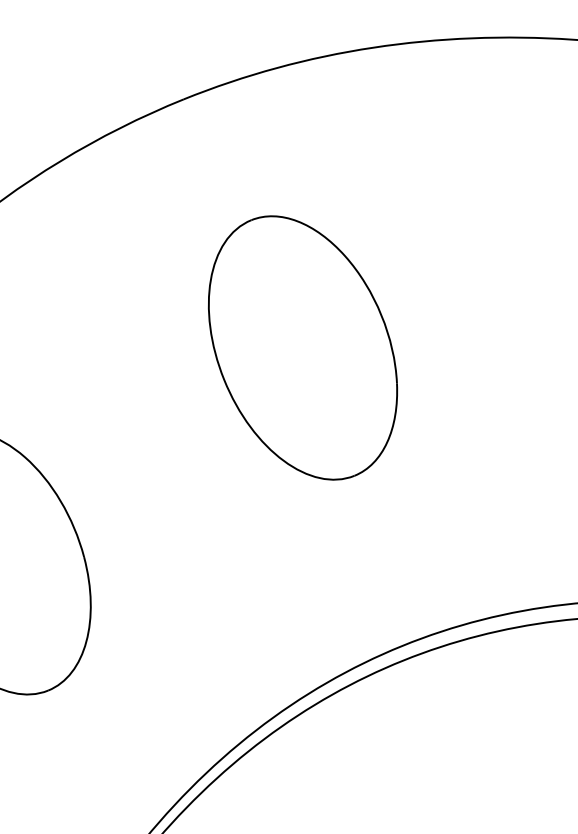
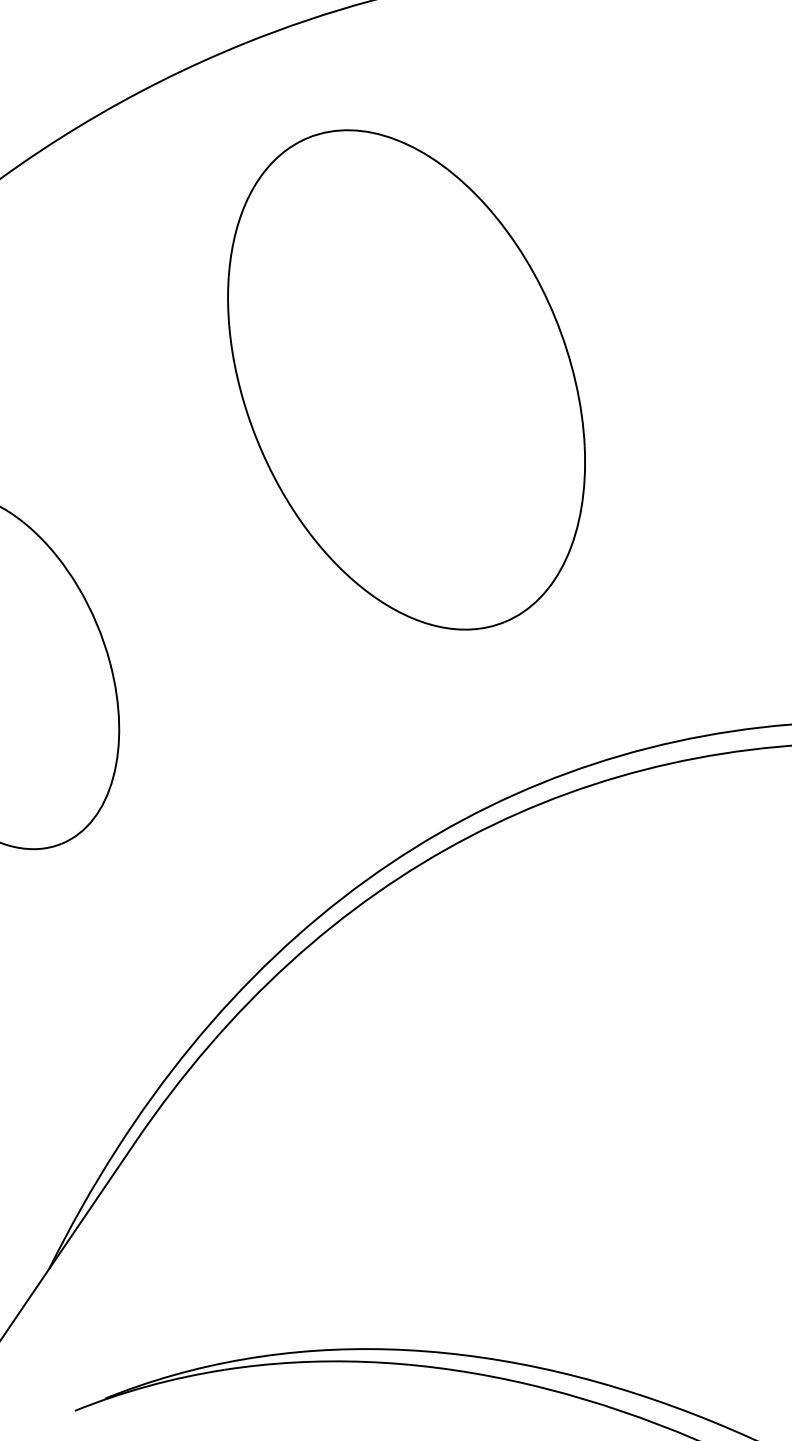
part: (302, 347) -> (406, 379), size x1.4

